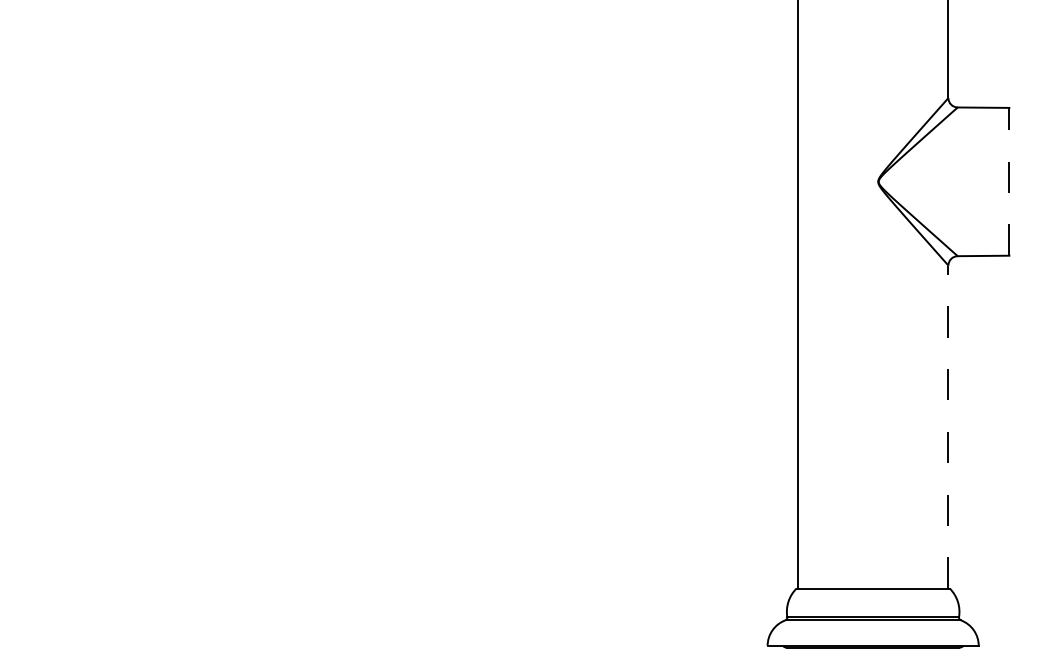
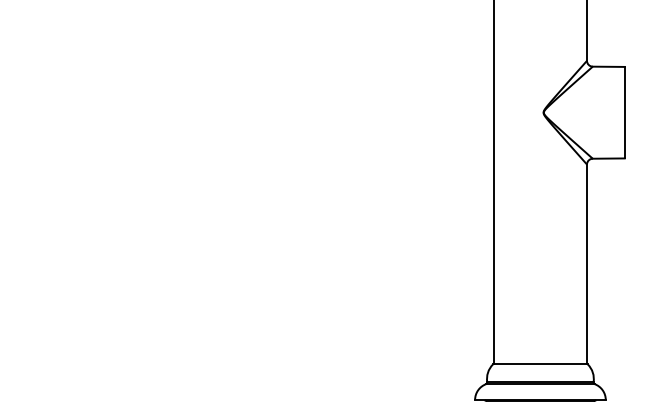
line: (1008, 181) -> (624, 112), dashed -> solid
line: (949, 427) -> (587, 264), dashed -> solid

